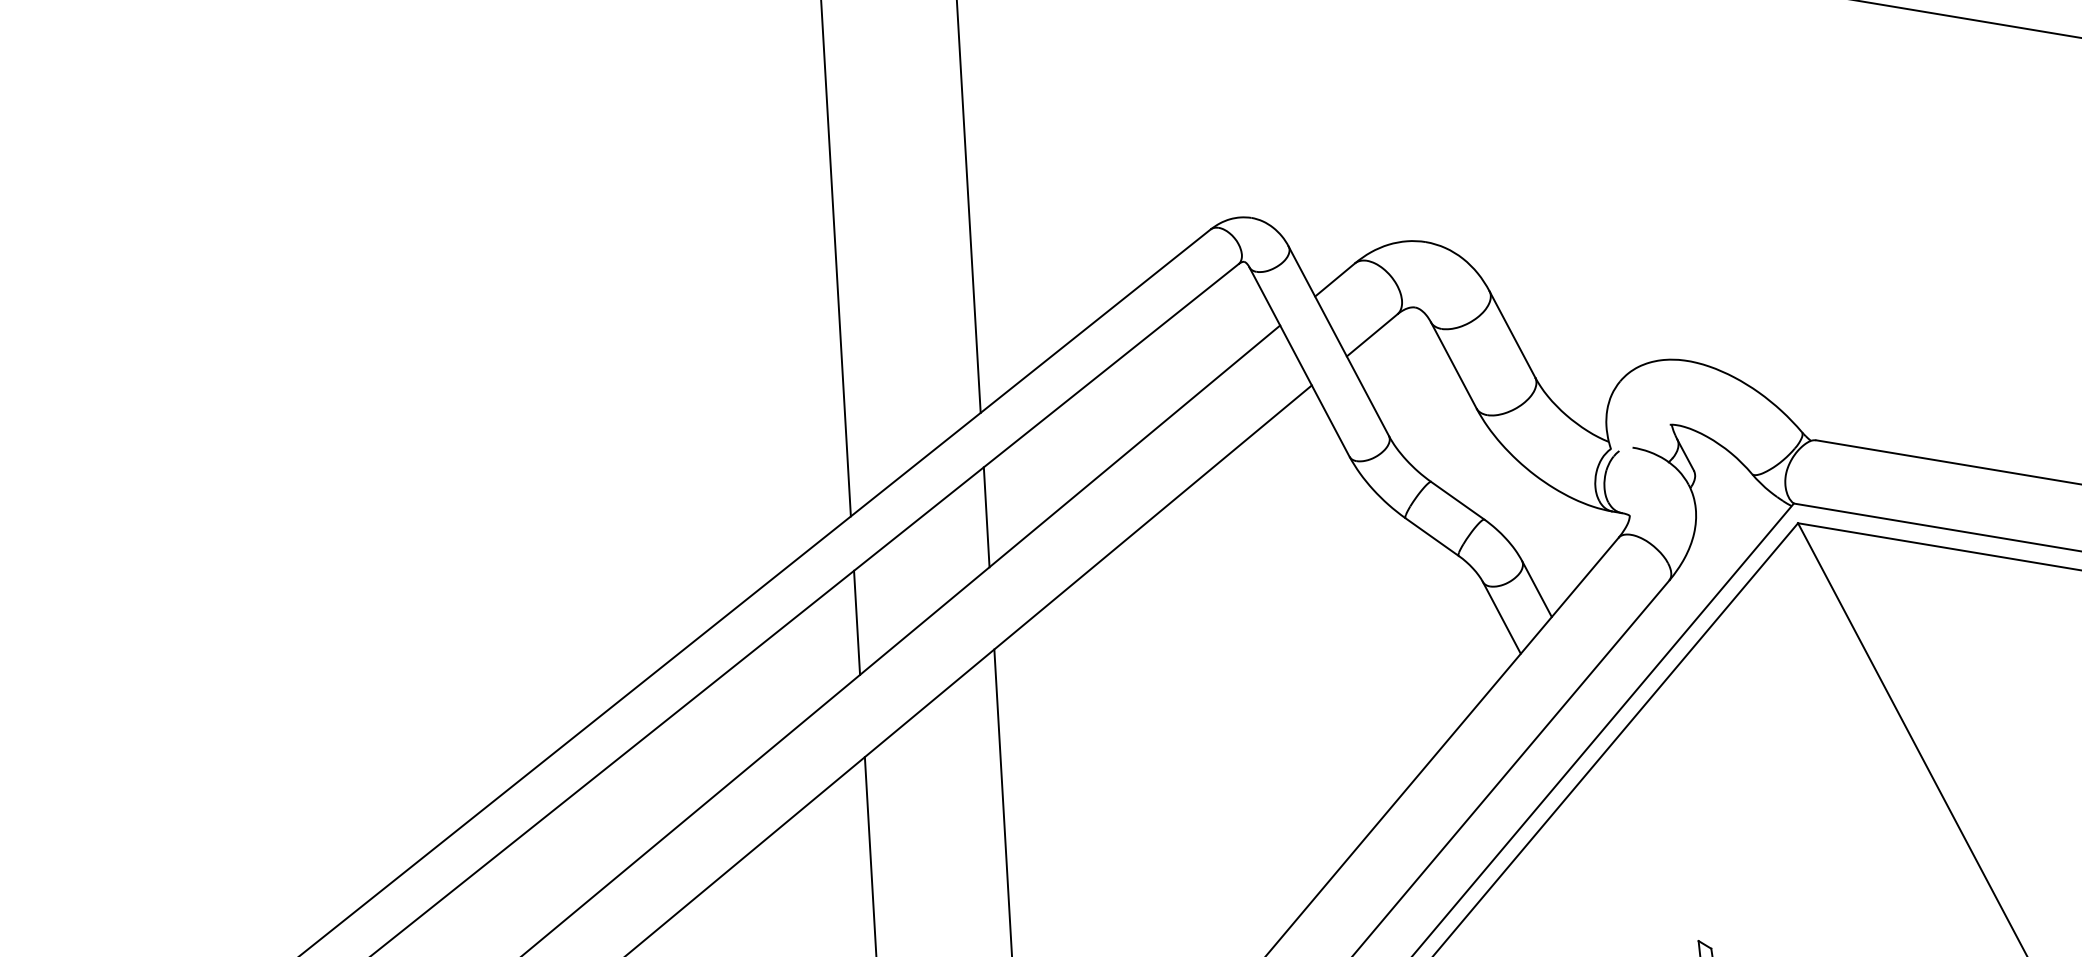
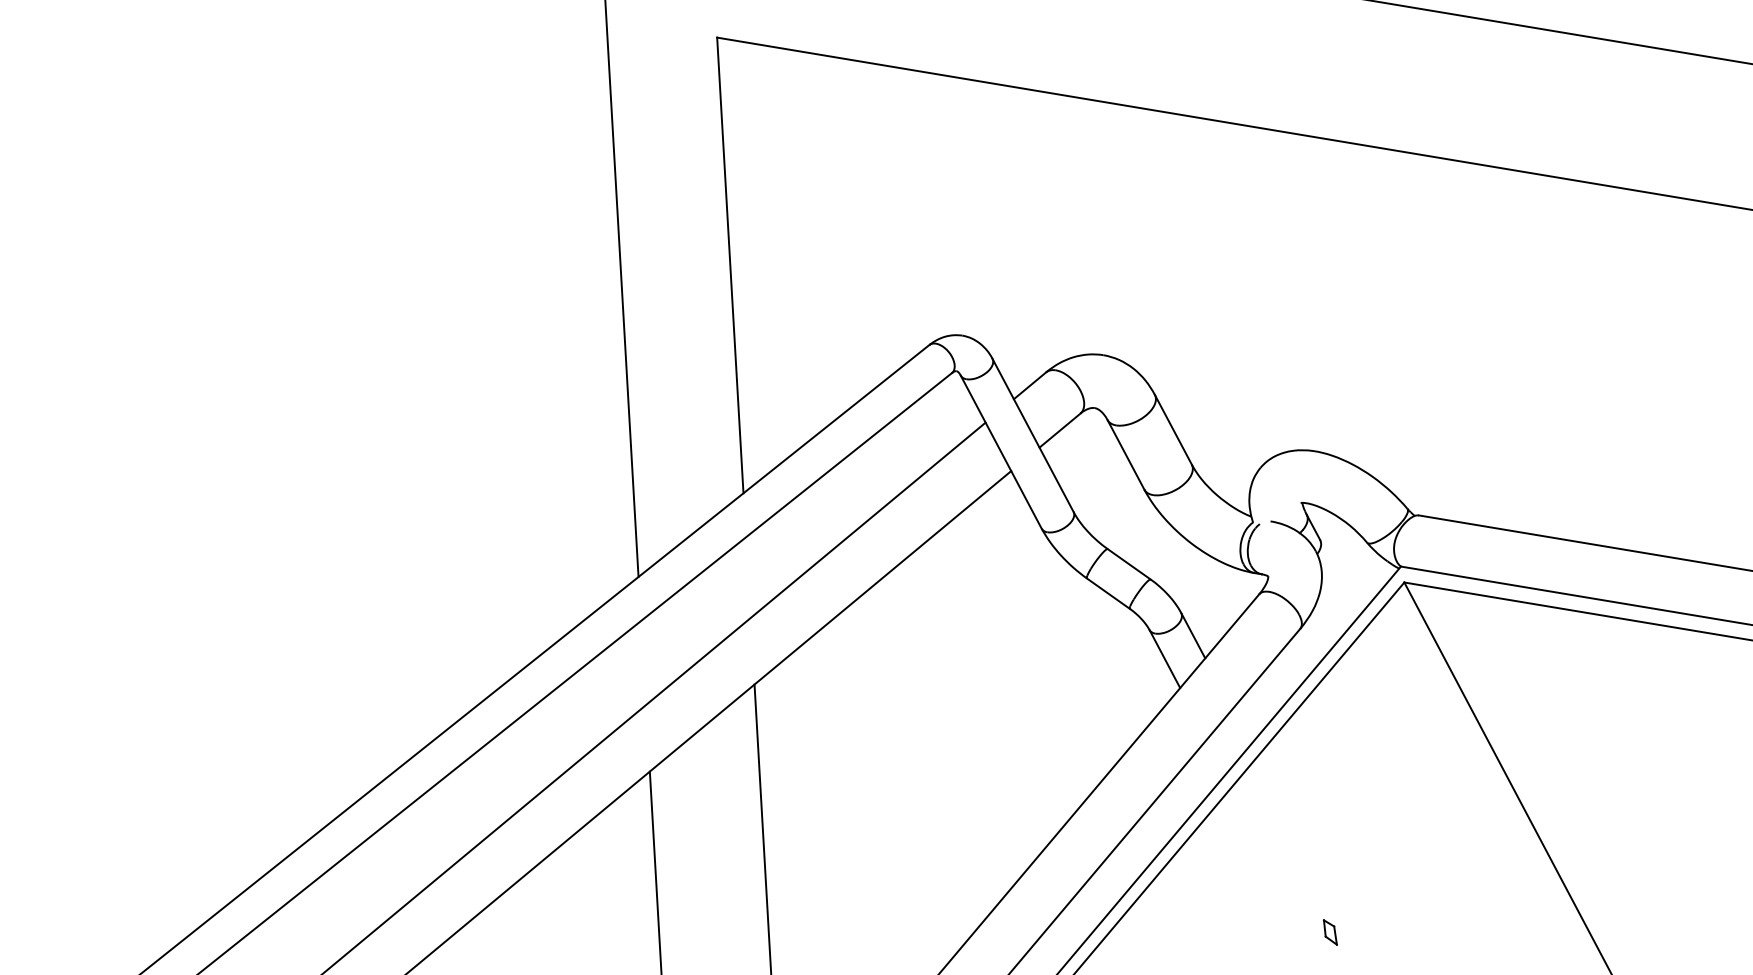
line: (986, 517) -> (748, 577), removed
line: (857, 622) -> (643, 662), removed

